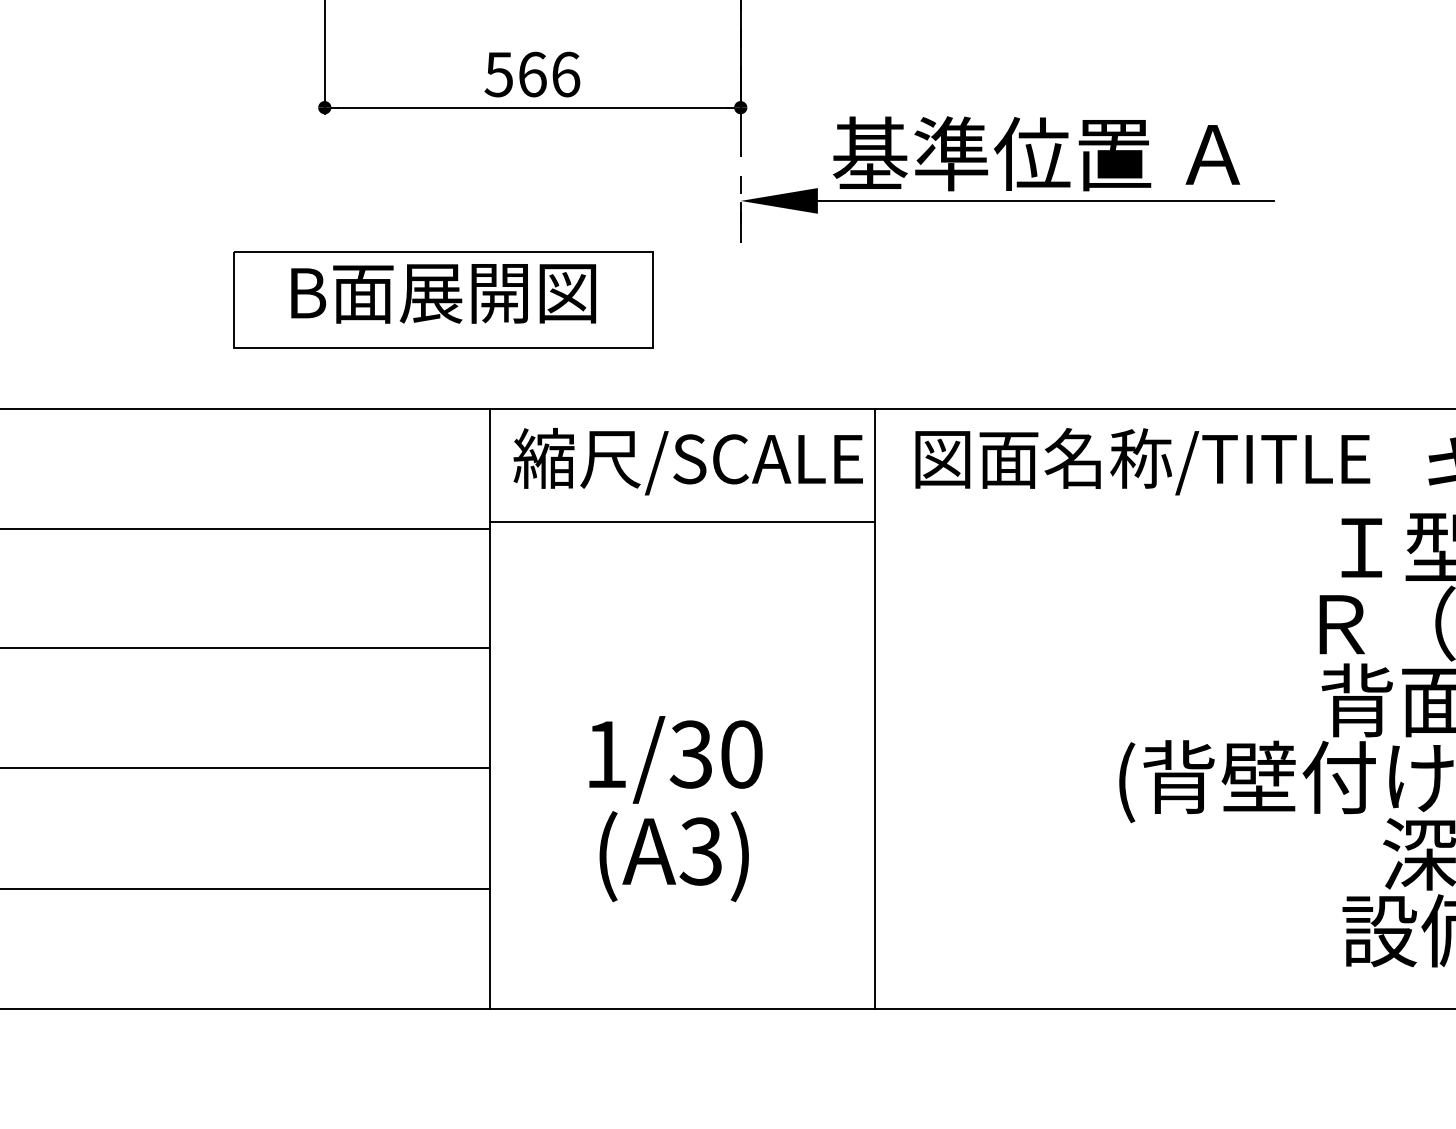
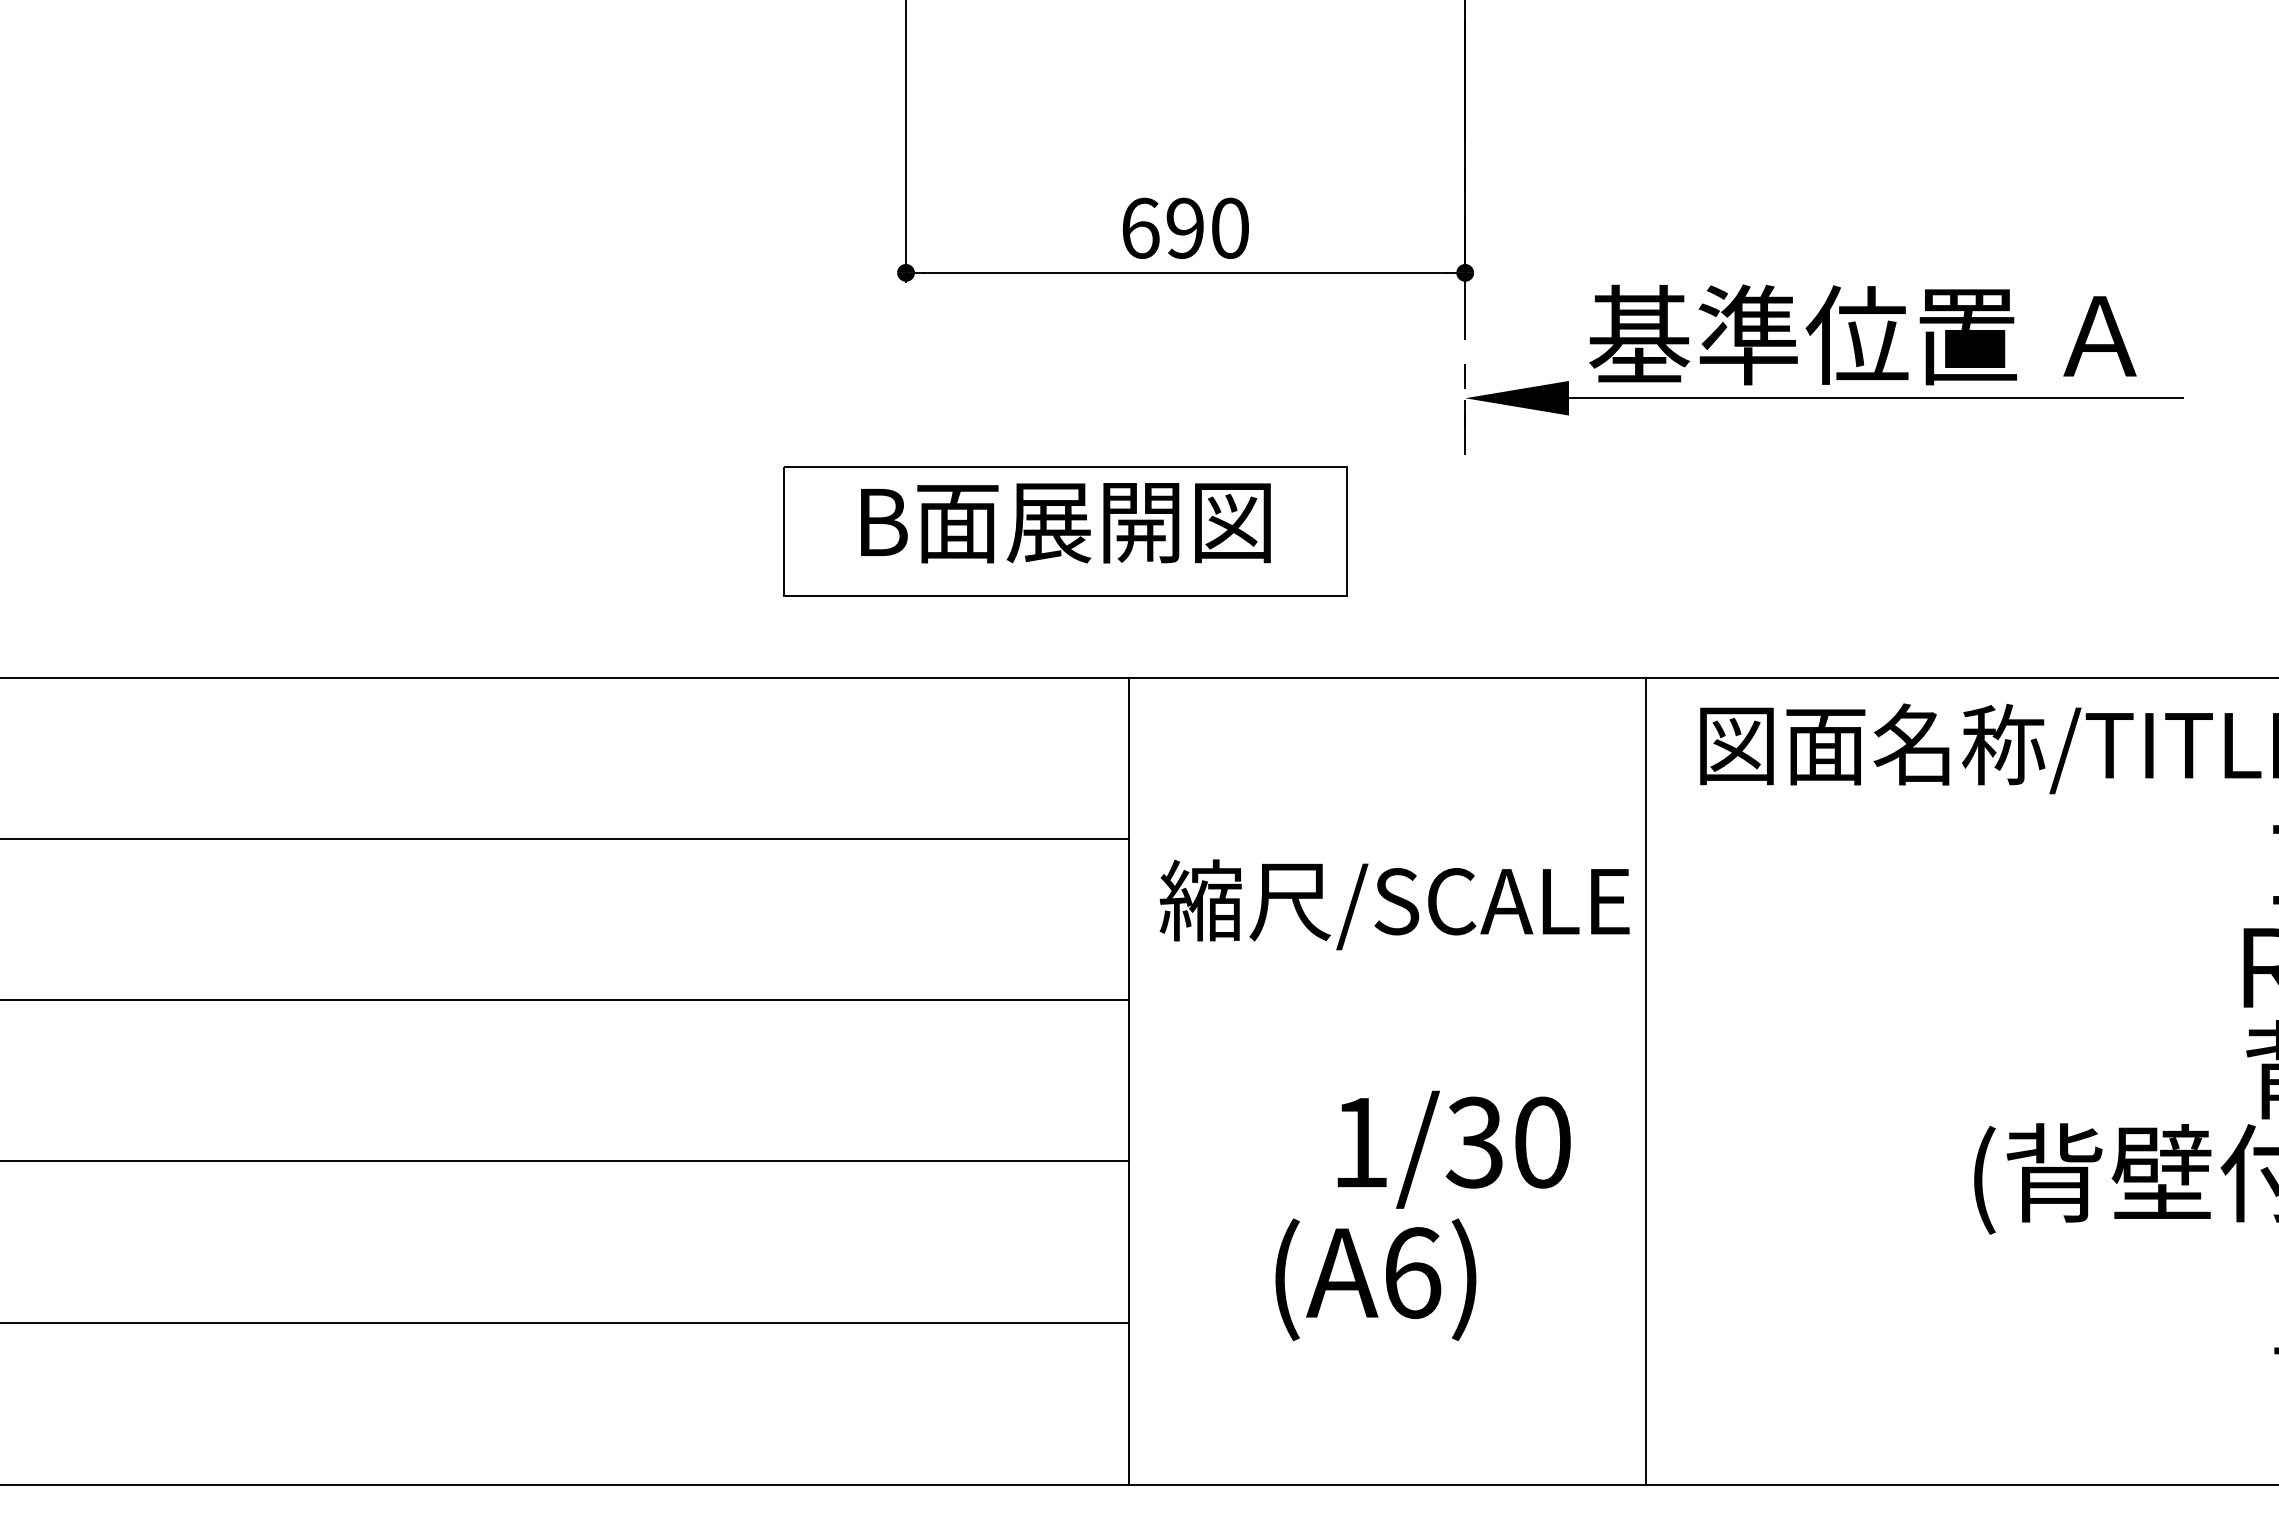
text: (531, 74) -> (1184, 228), 566 -> 690
text: (688, 461) -> (1394, 904), moved
line: (682, 522) -> (1386, 830), removed
text: (675, 759) -> (1453, 1149), moved
text: (700, 851) -> (1411, 1273), (A3) -> (A6)

